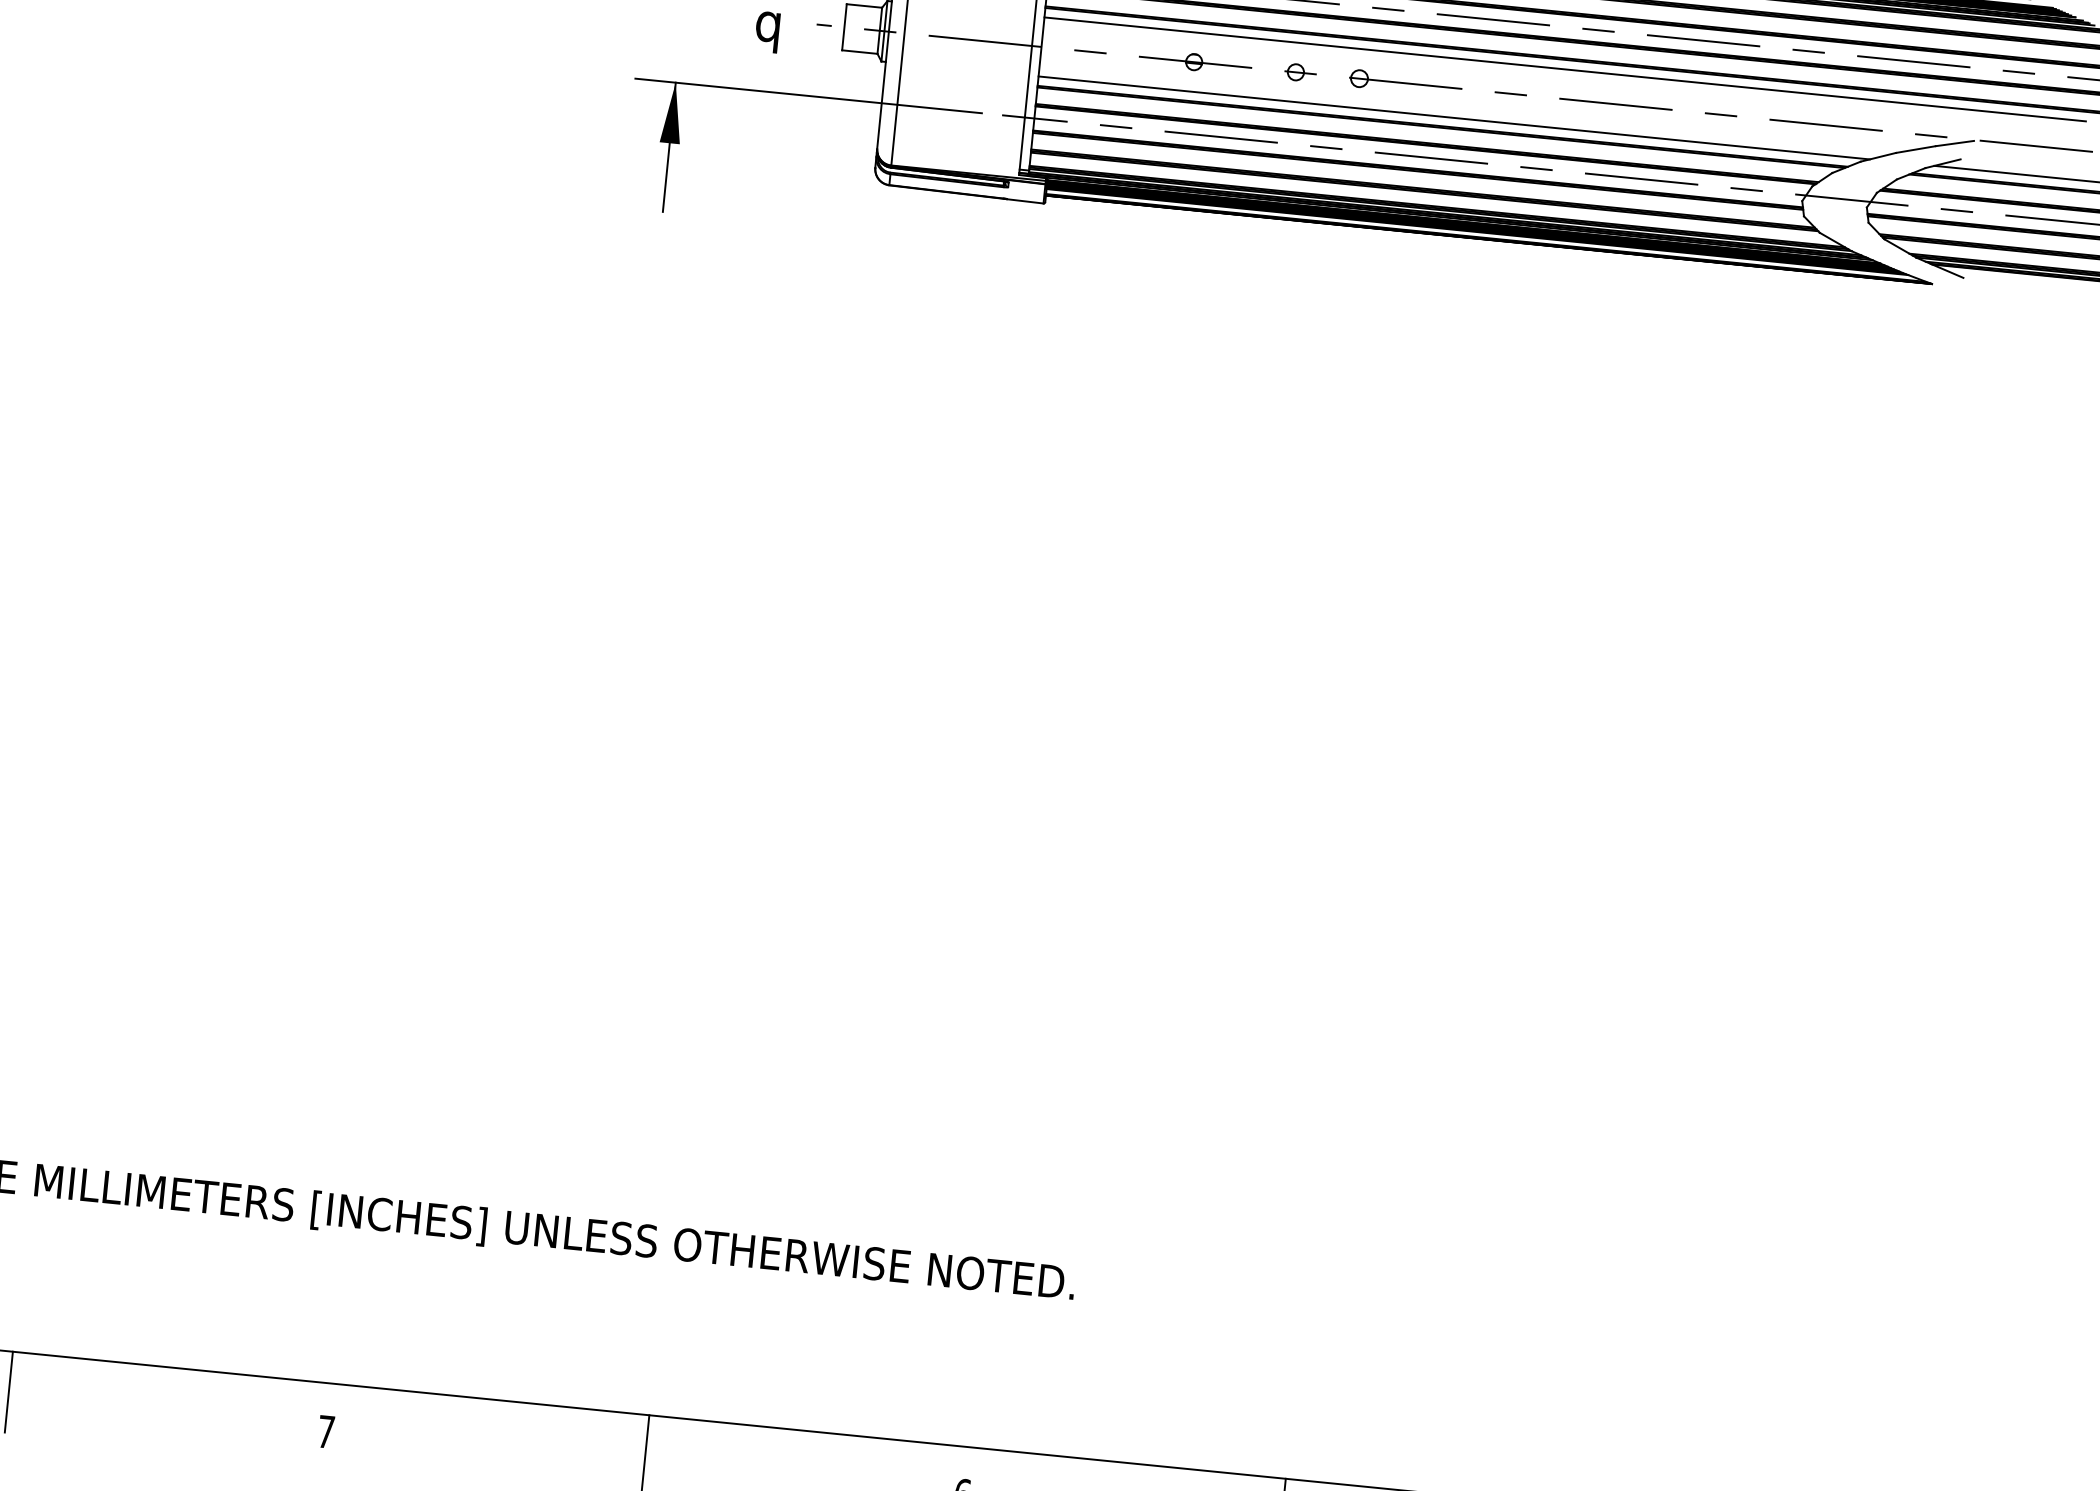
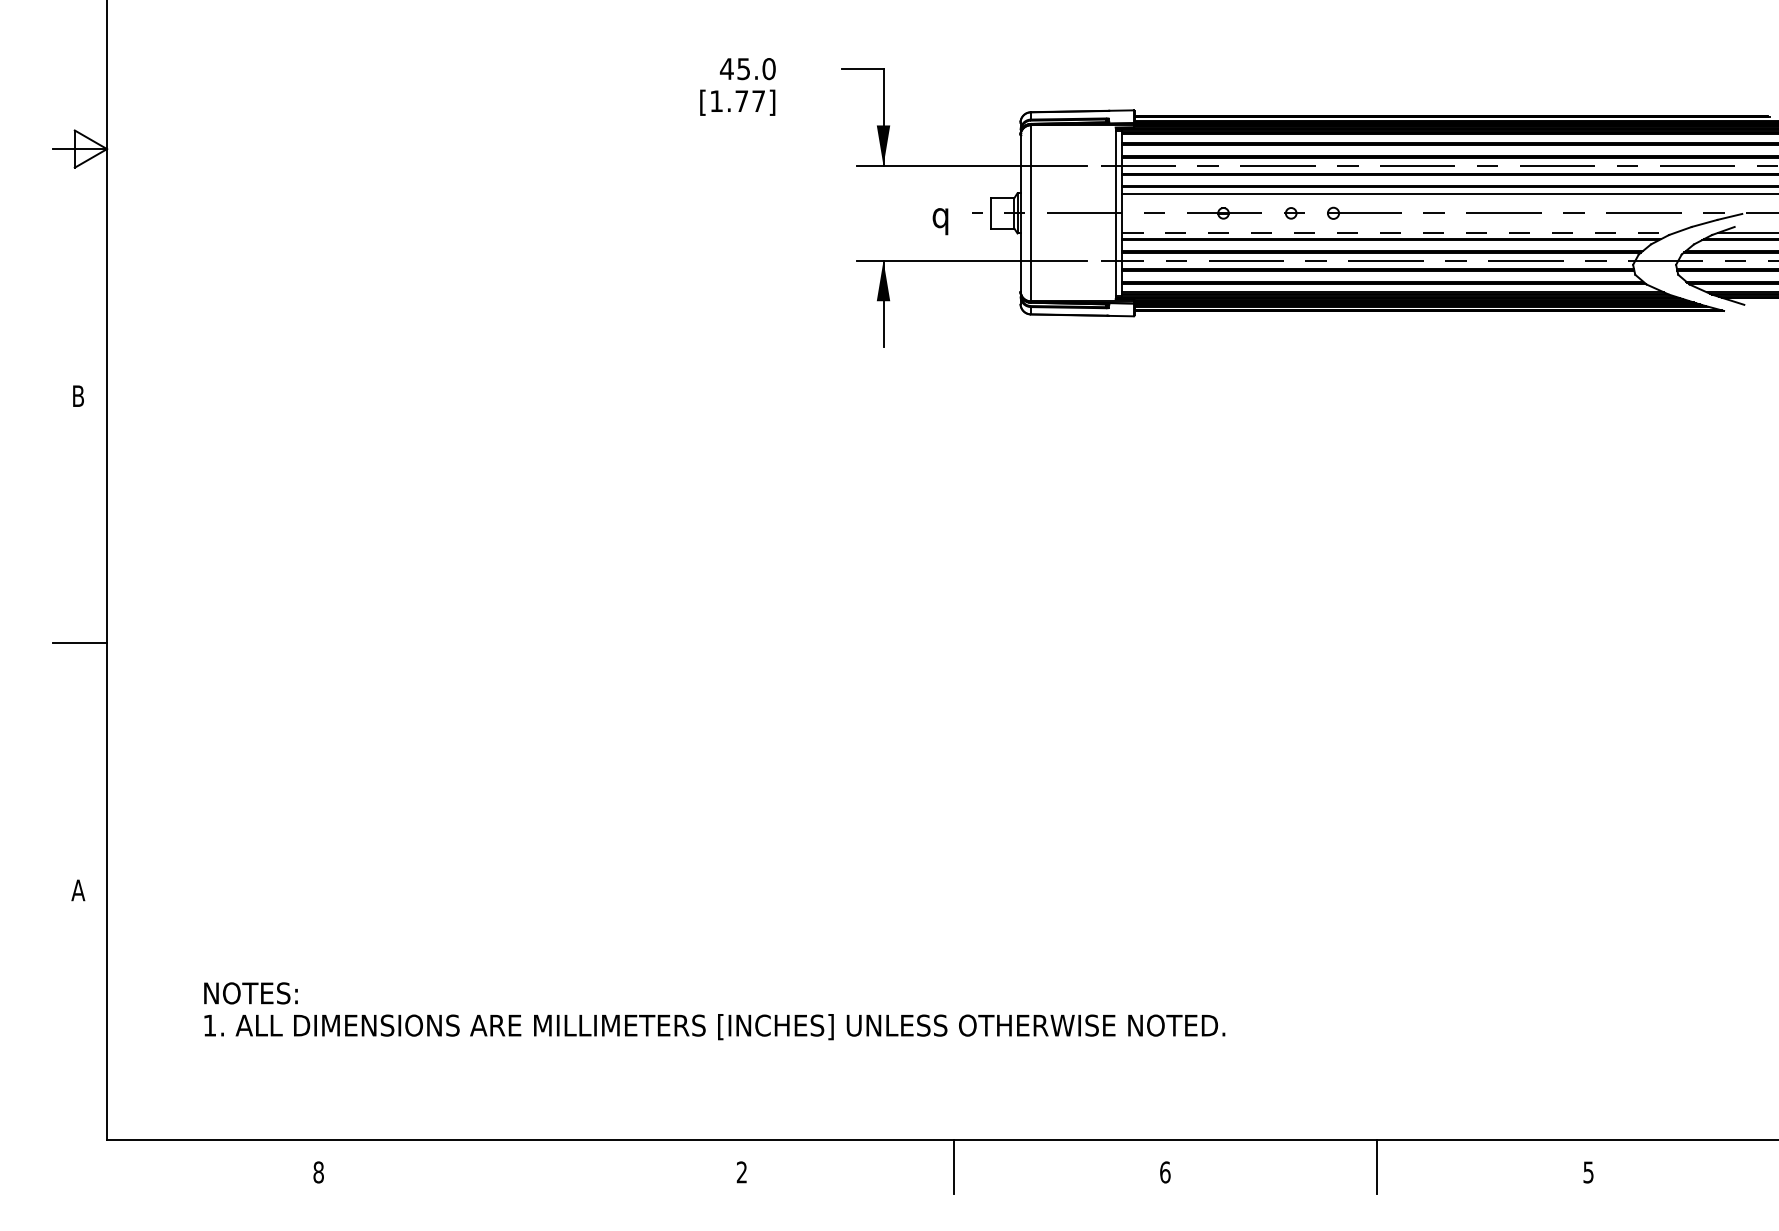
line: (1454, 117) -> (1398, 232), solid -> dashed
line: (9, 1391) -> (530, 1166), removed
text: (325, 1431) -> (741, 1172), 7 -> 2

